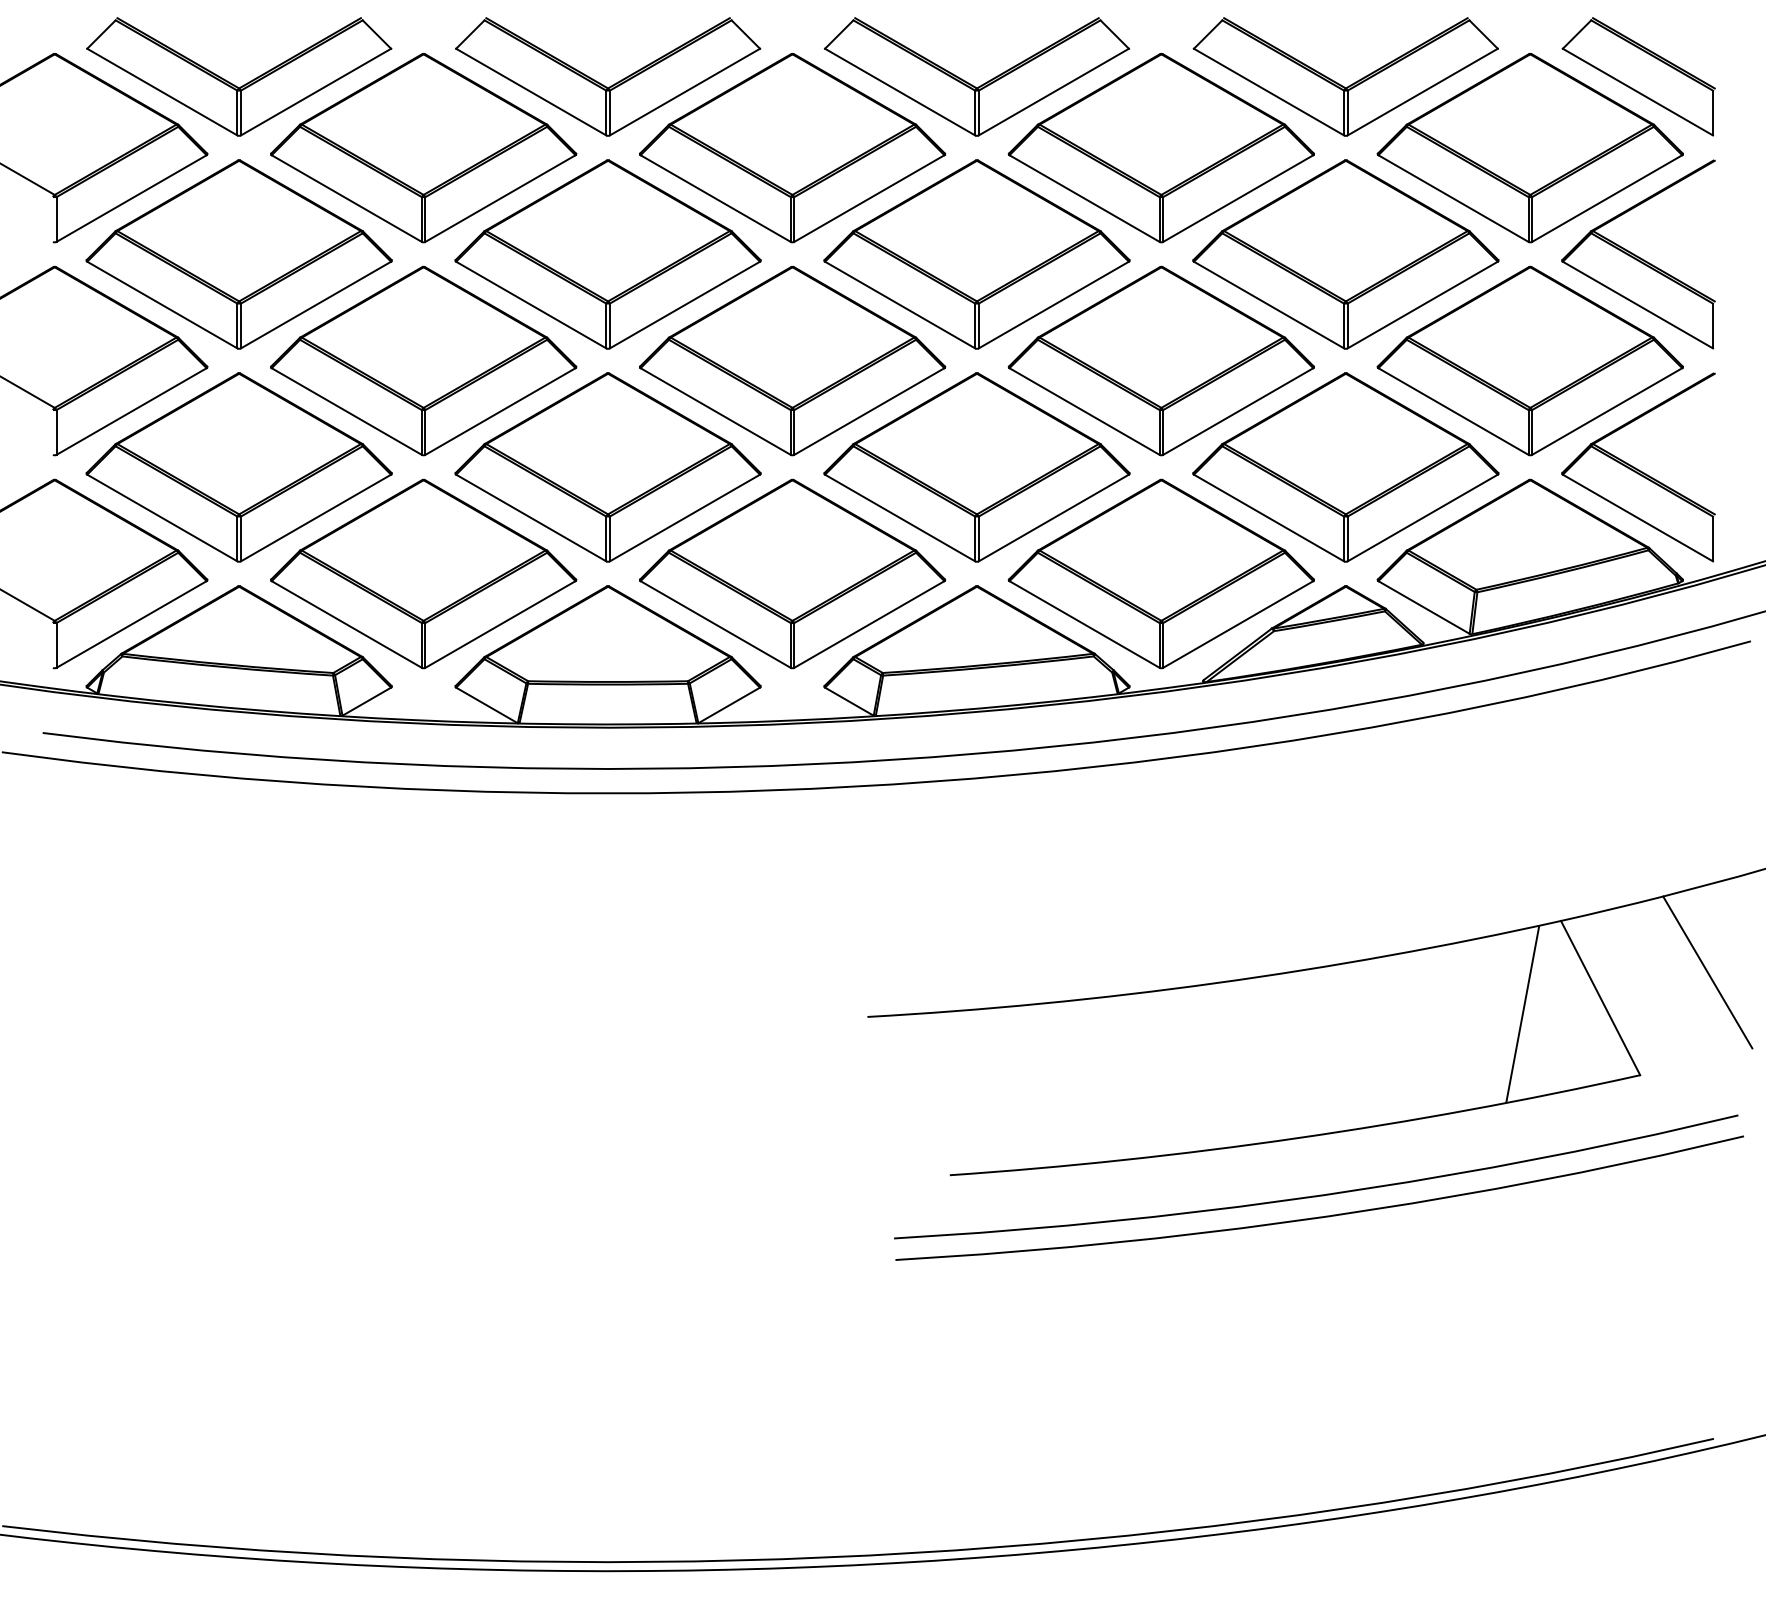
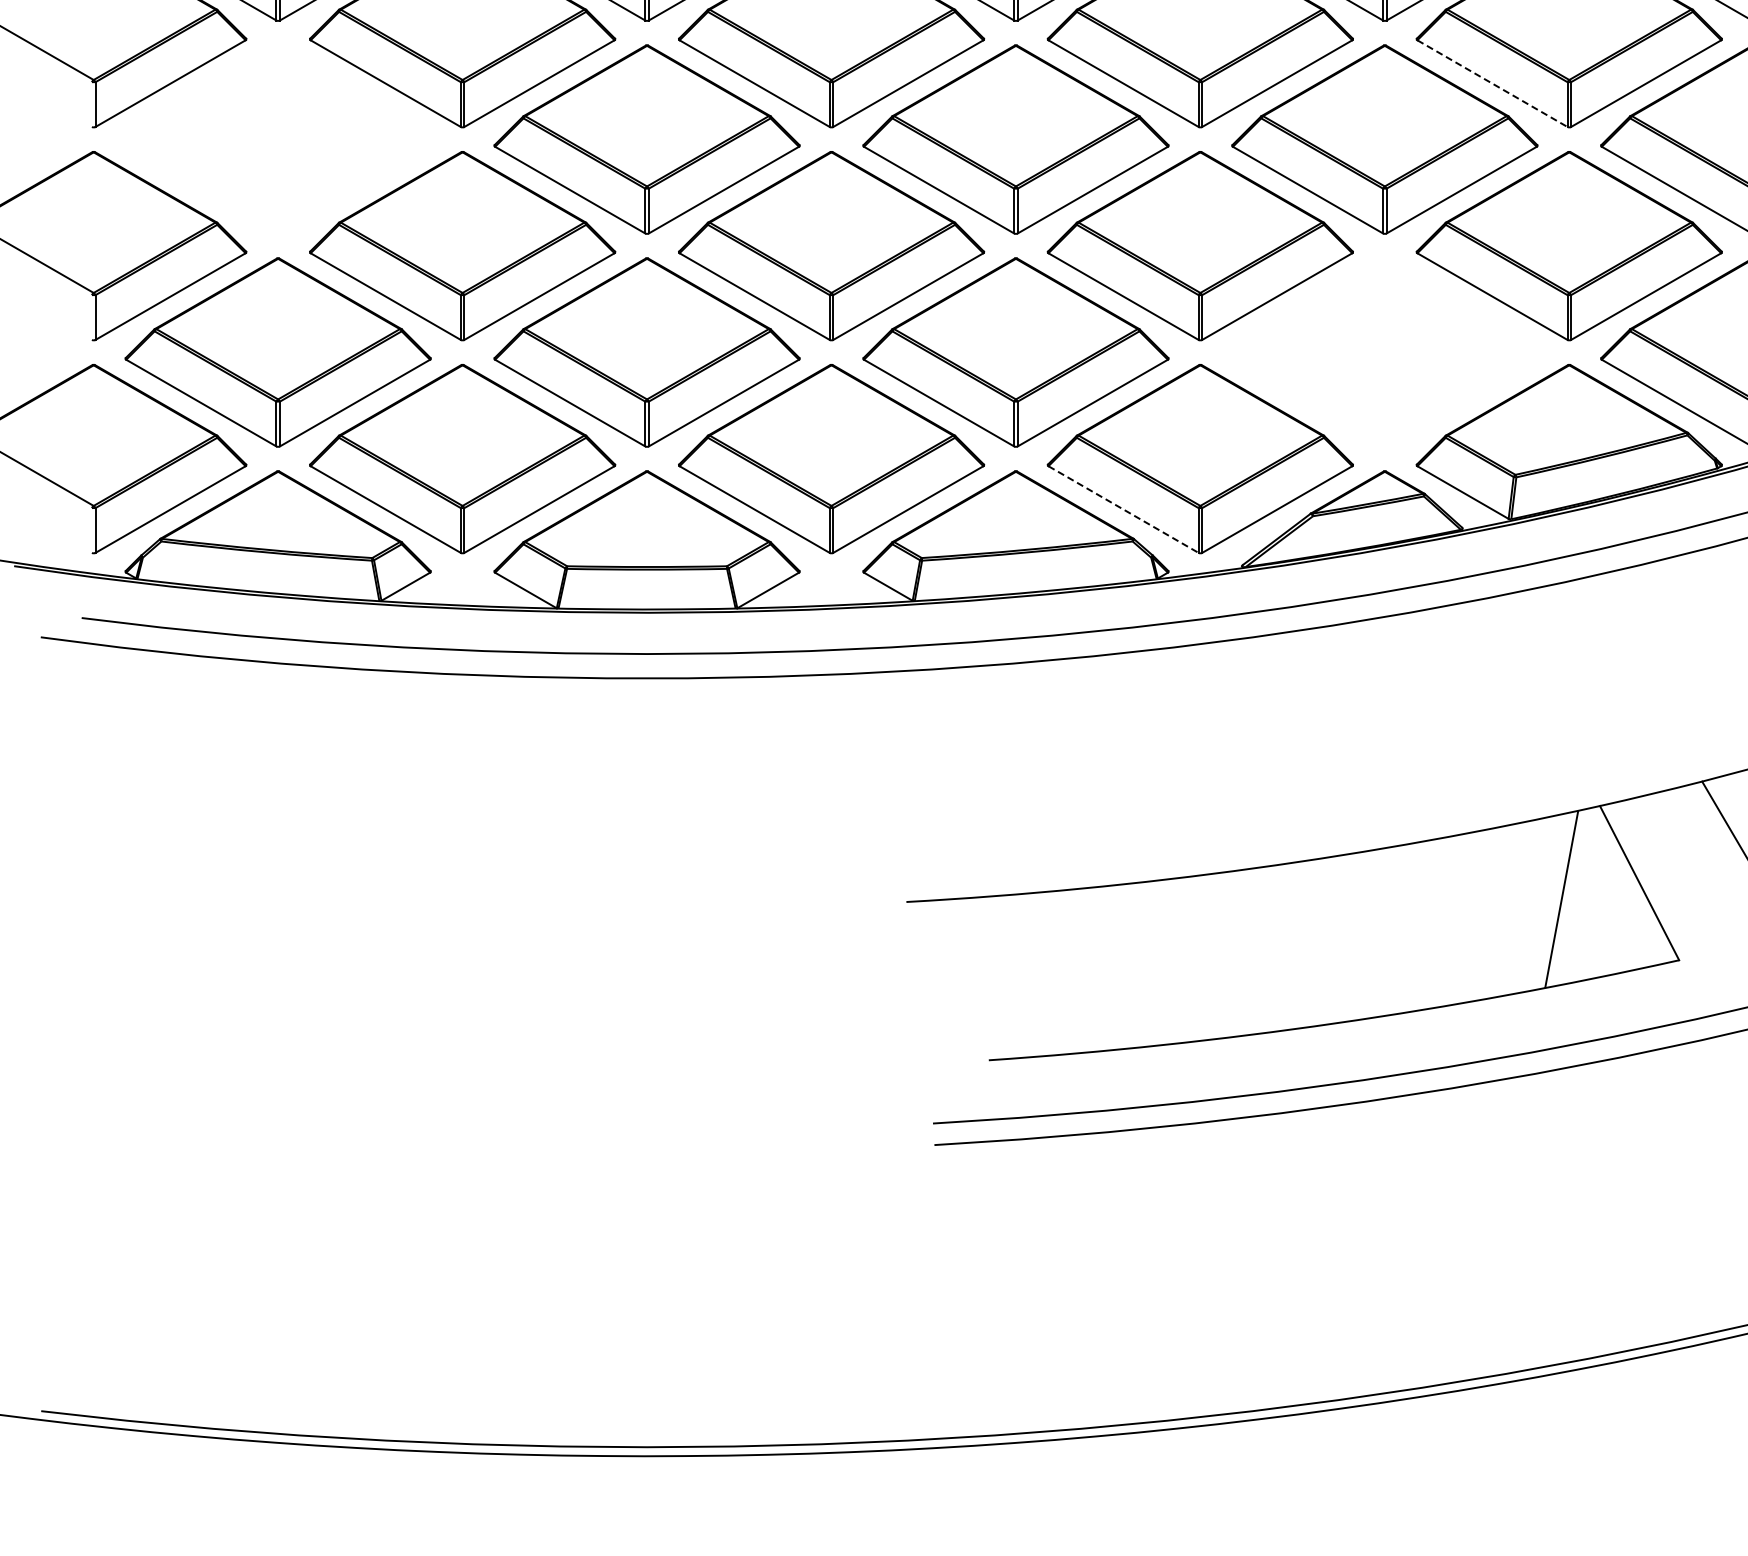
line: (1453, 198) -> (1492, 83), solid -> dashed
part: (238, 254) -> (277, 139), removed
part: (1345, 467) -> (1384, 352), removed
line: (1084, 624) -> (1123, 509), solid -> dashed

